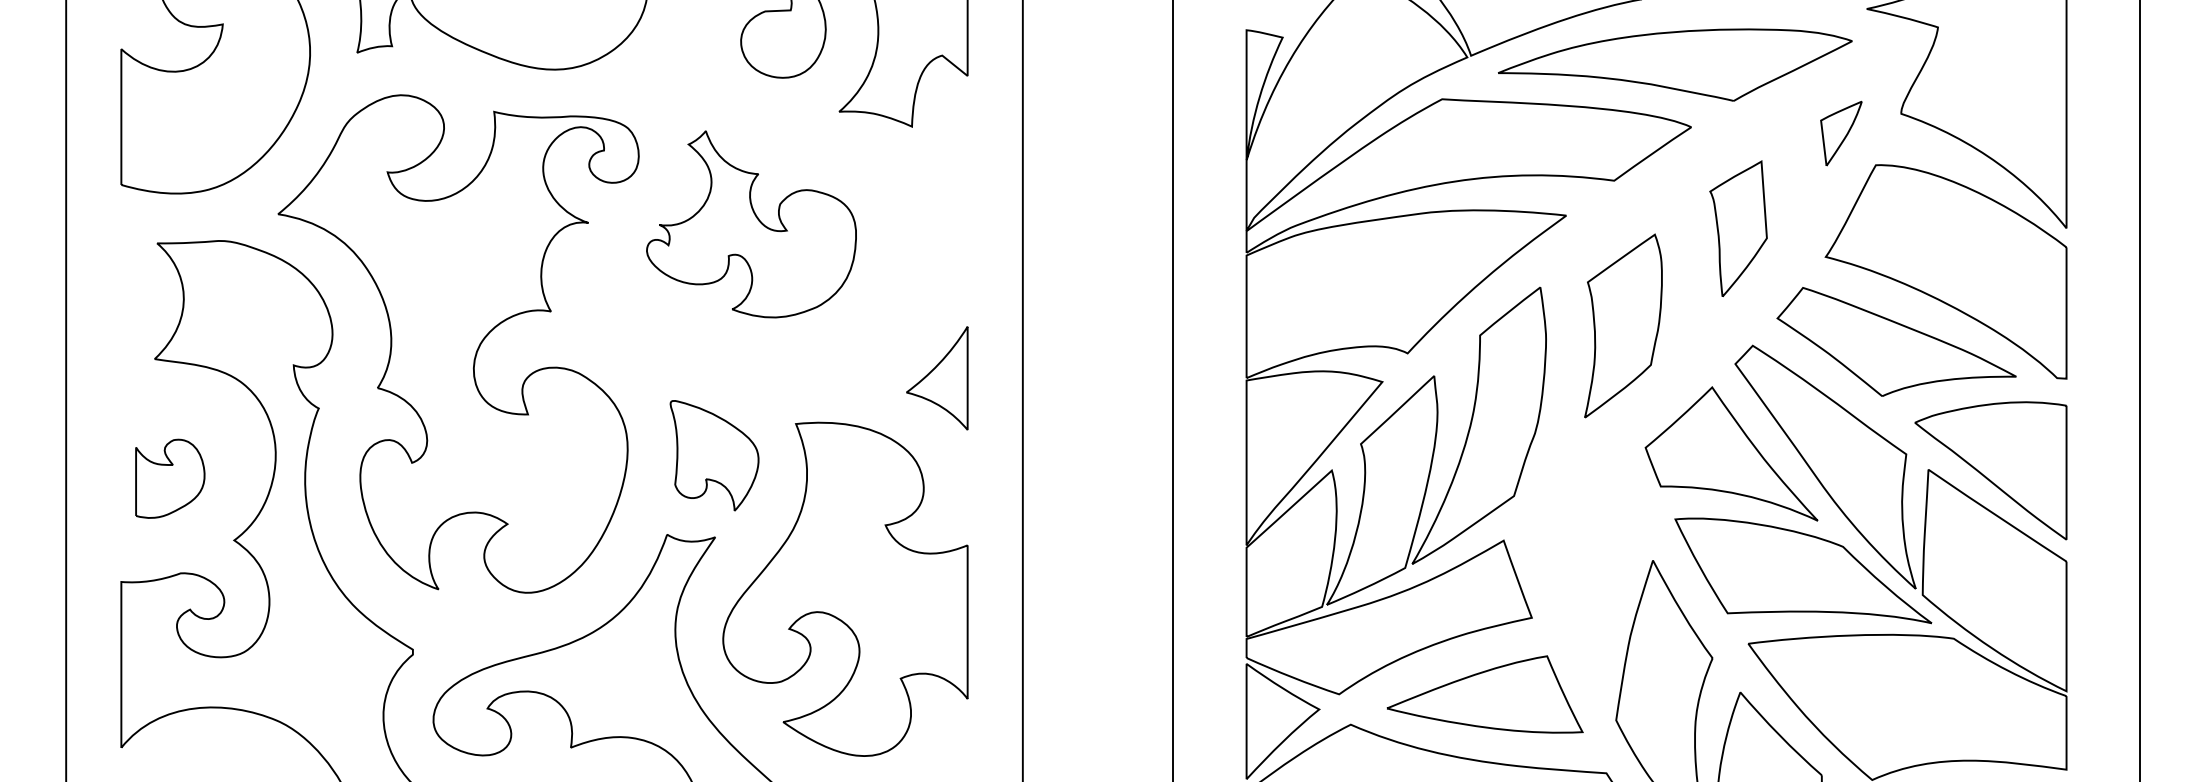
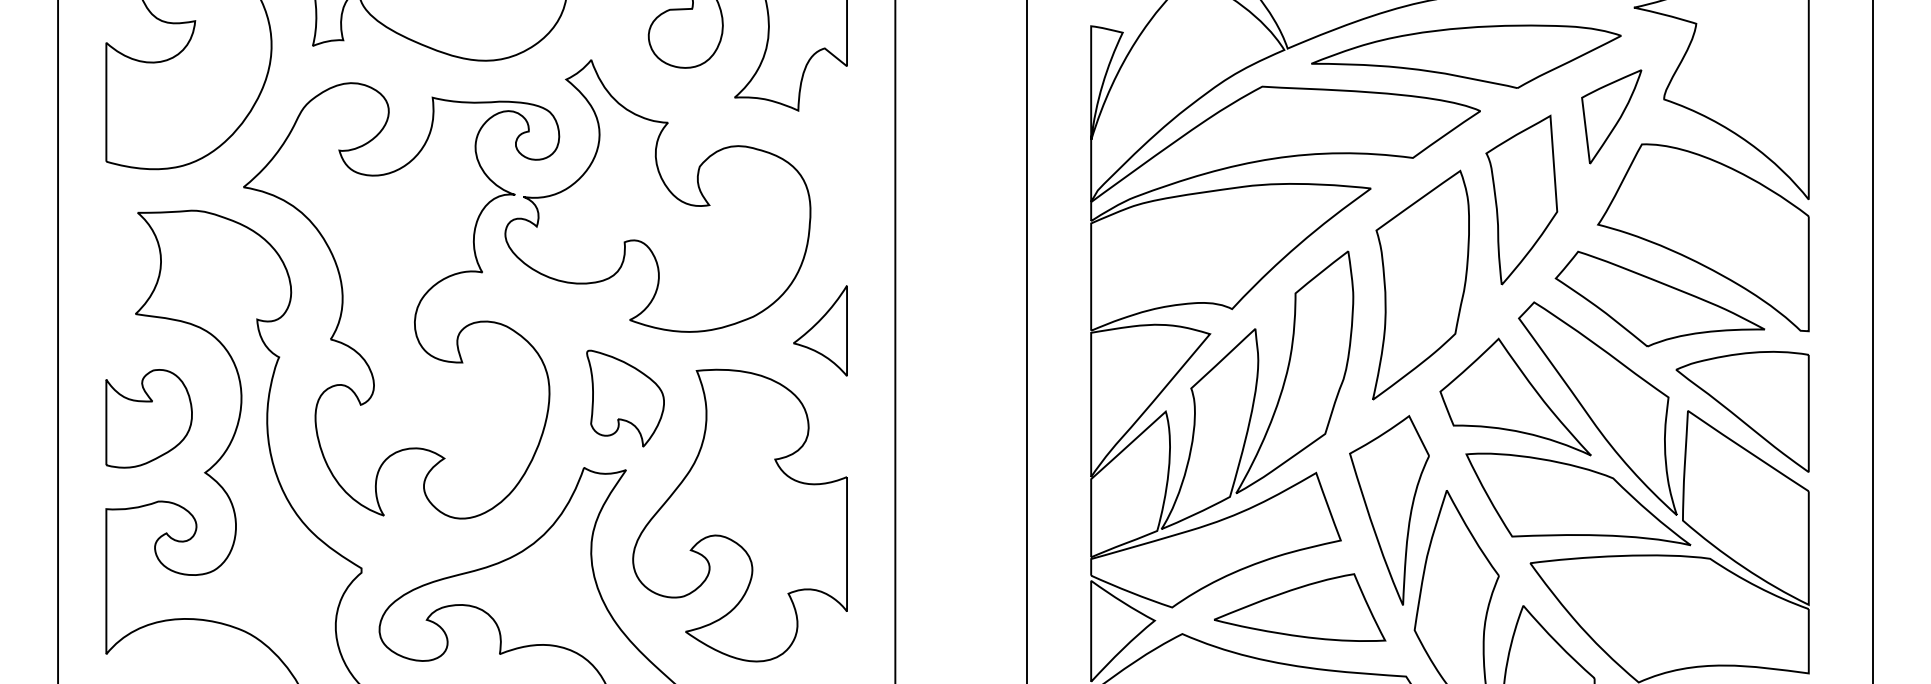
part: (1841, 133) -> (1611, 116), size x1.67
part: (751, 224) -> (657, 196), size x1.67
part: (1738, 228) -> (1521, 199), size x1.43
part: (1623, 325) -> (1421, 284), size x1.43
part: (170, 478) -> (149, 418), size x1.43
part: (1587, 583) -> (1389, 510), added

